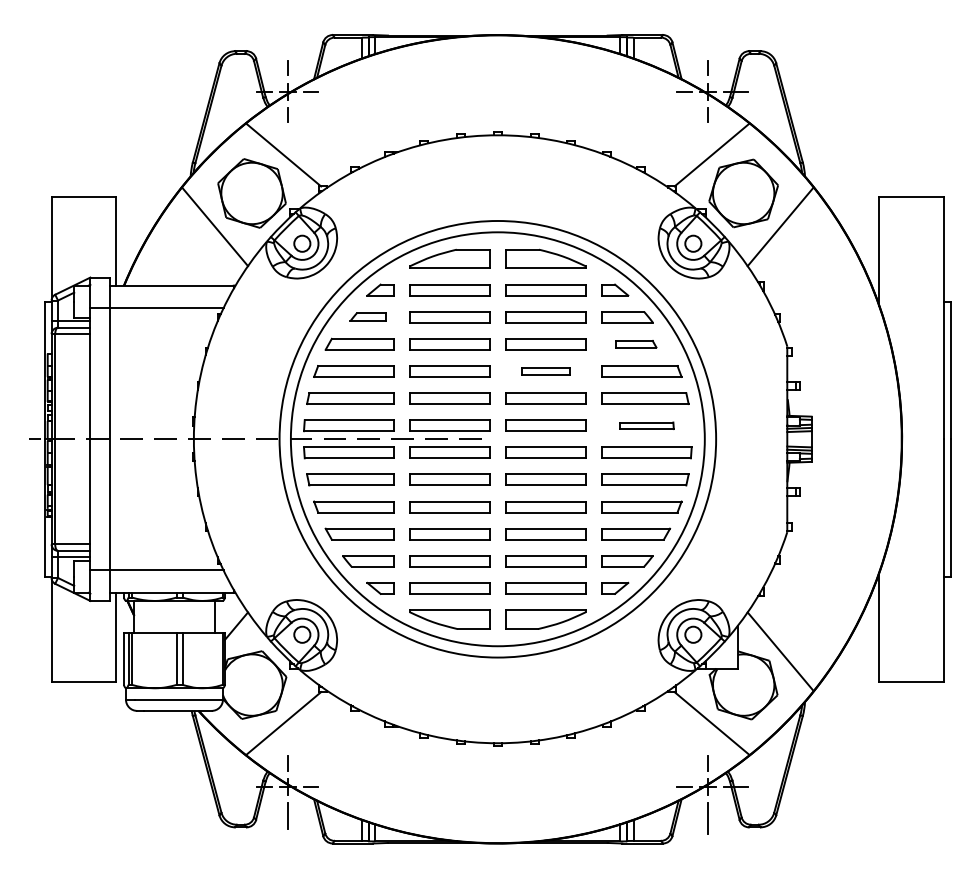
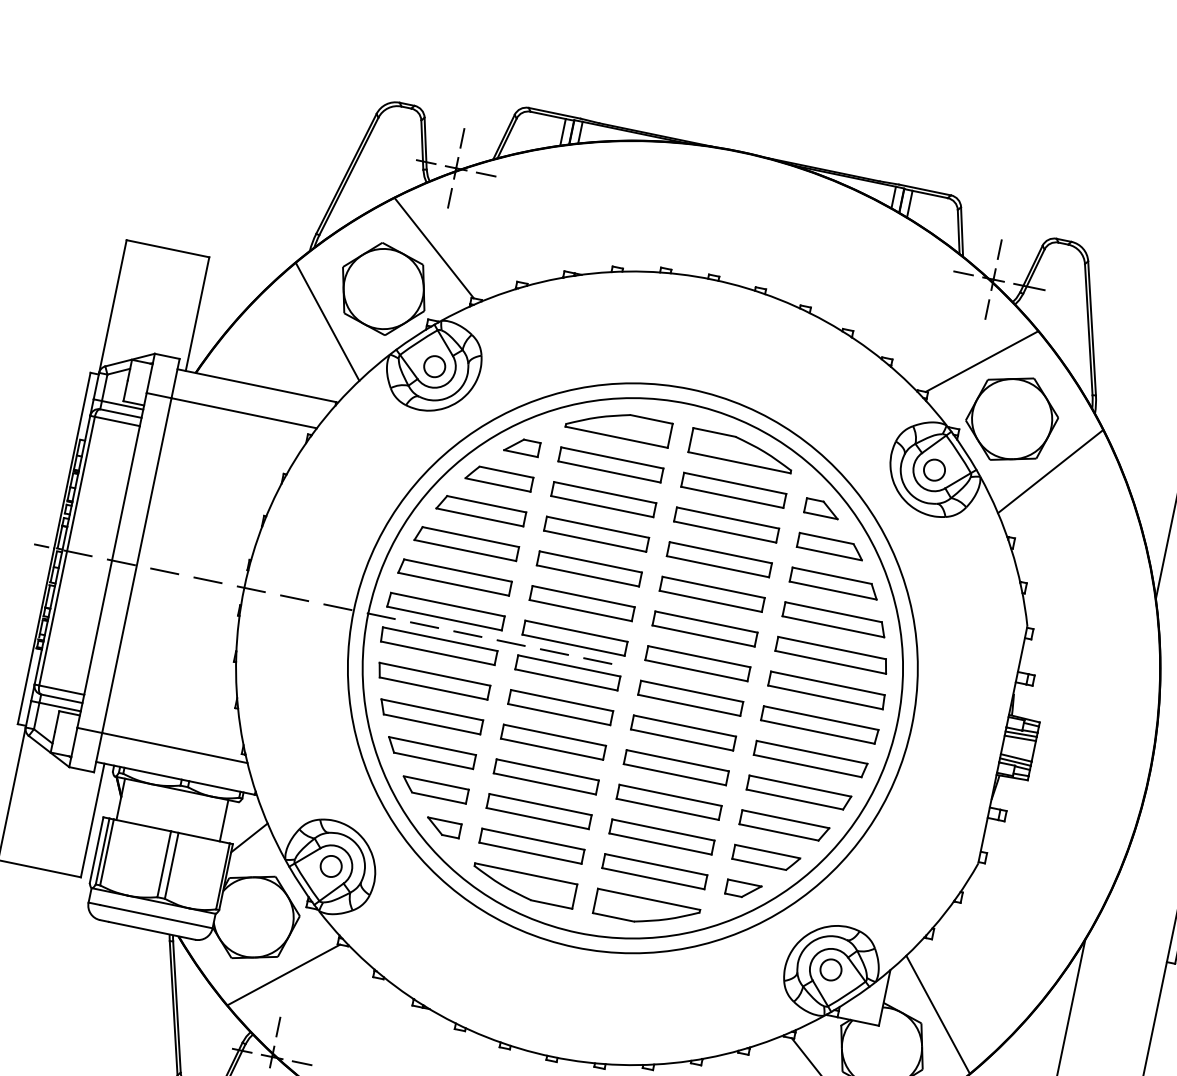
part: (368, 317) -> (499, 478), size x1.43
part: (635, 343) -> (834, 582), size x1.67
part: (545, 371) -> (711, 594), size x1.67
part: (646, 425) -> (826, 690), size x1.67

